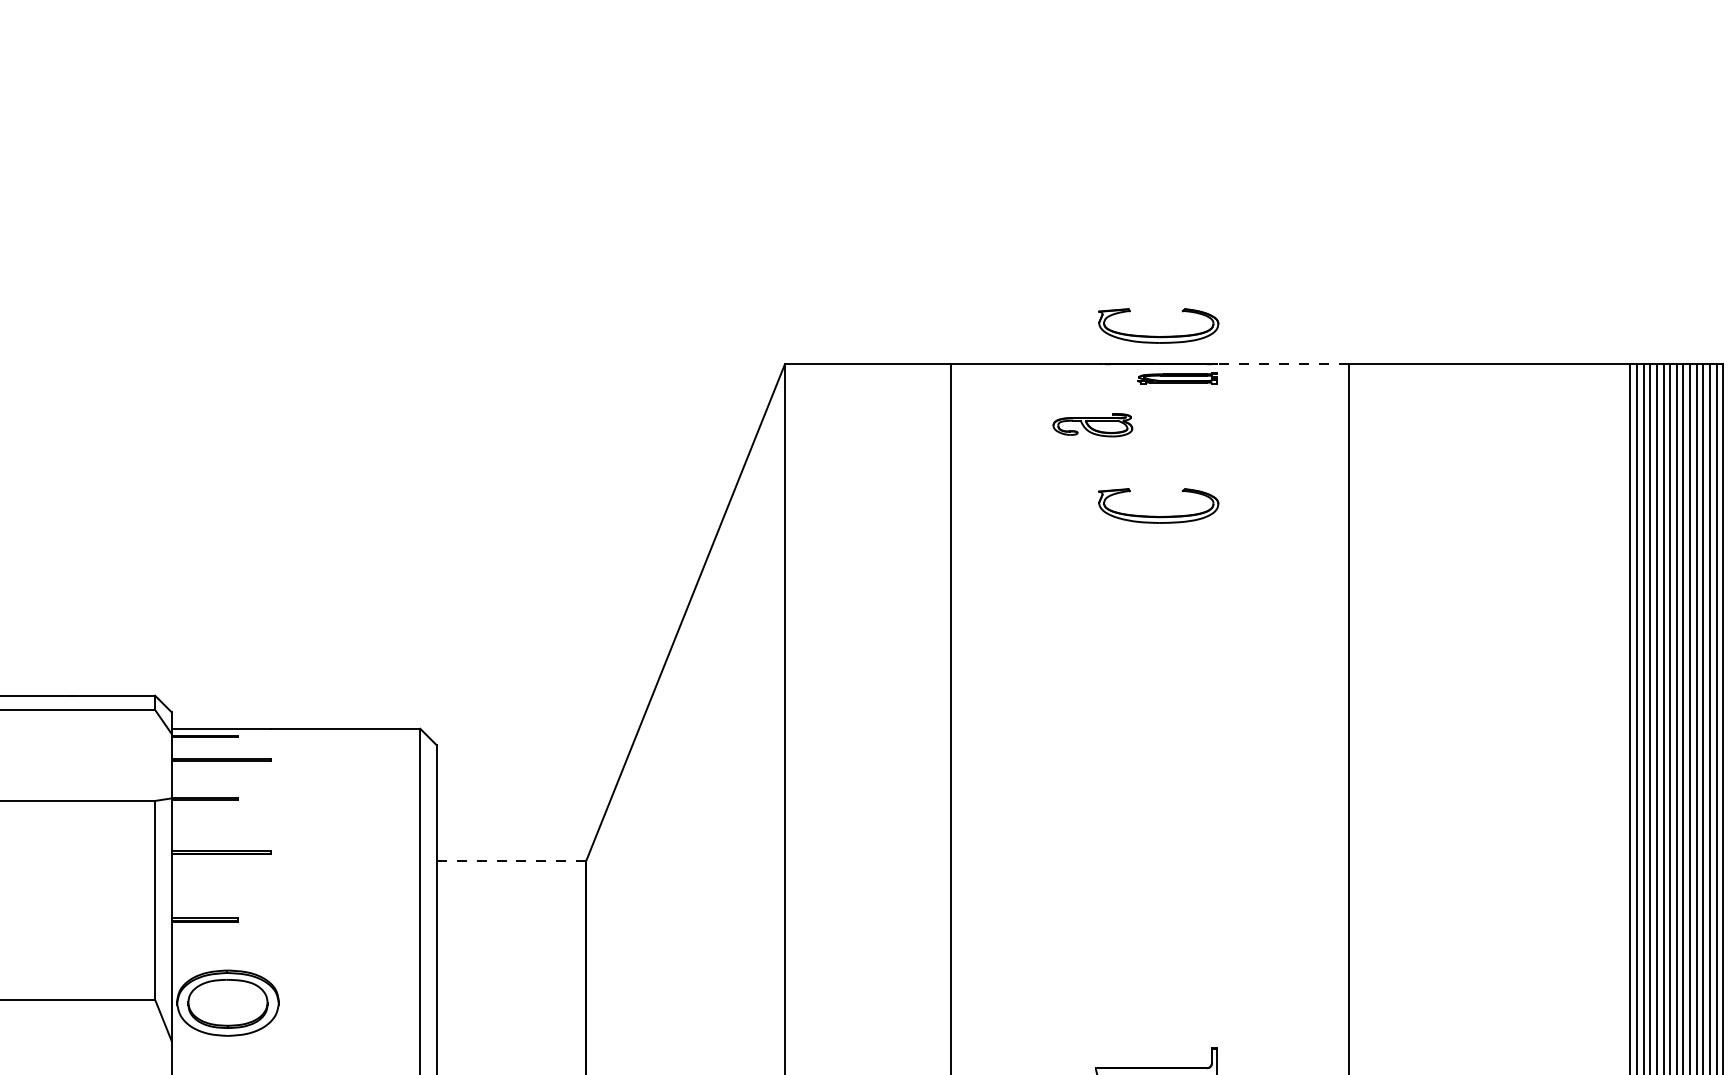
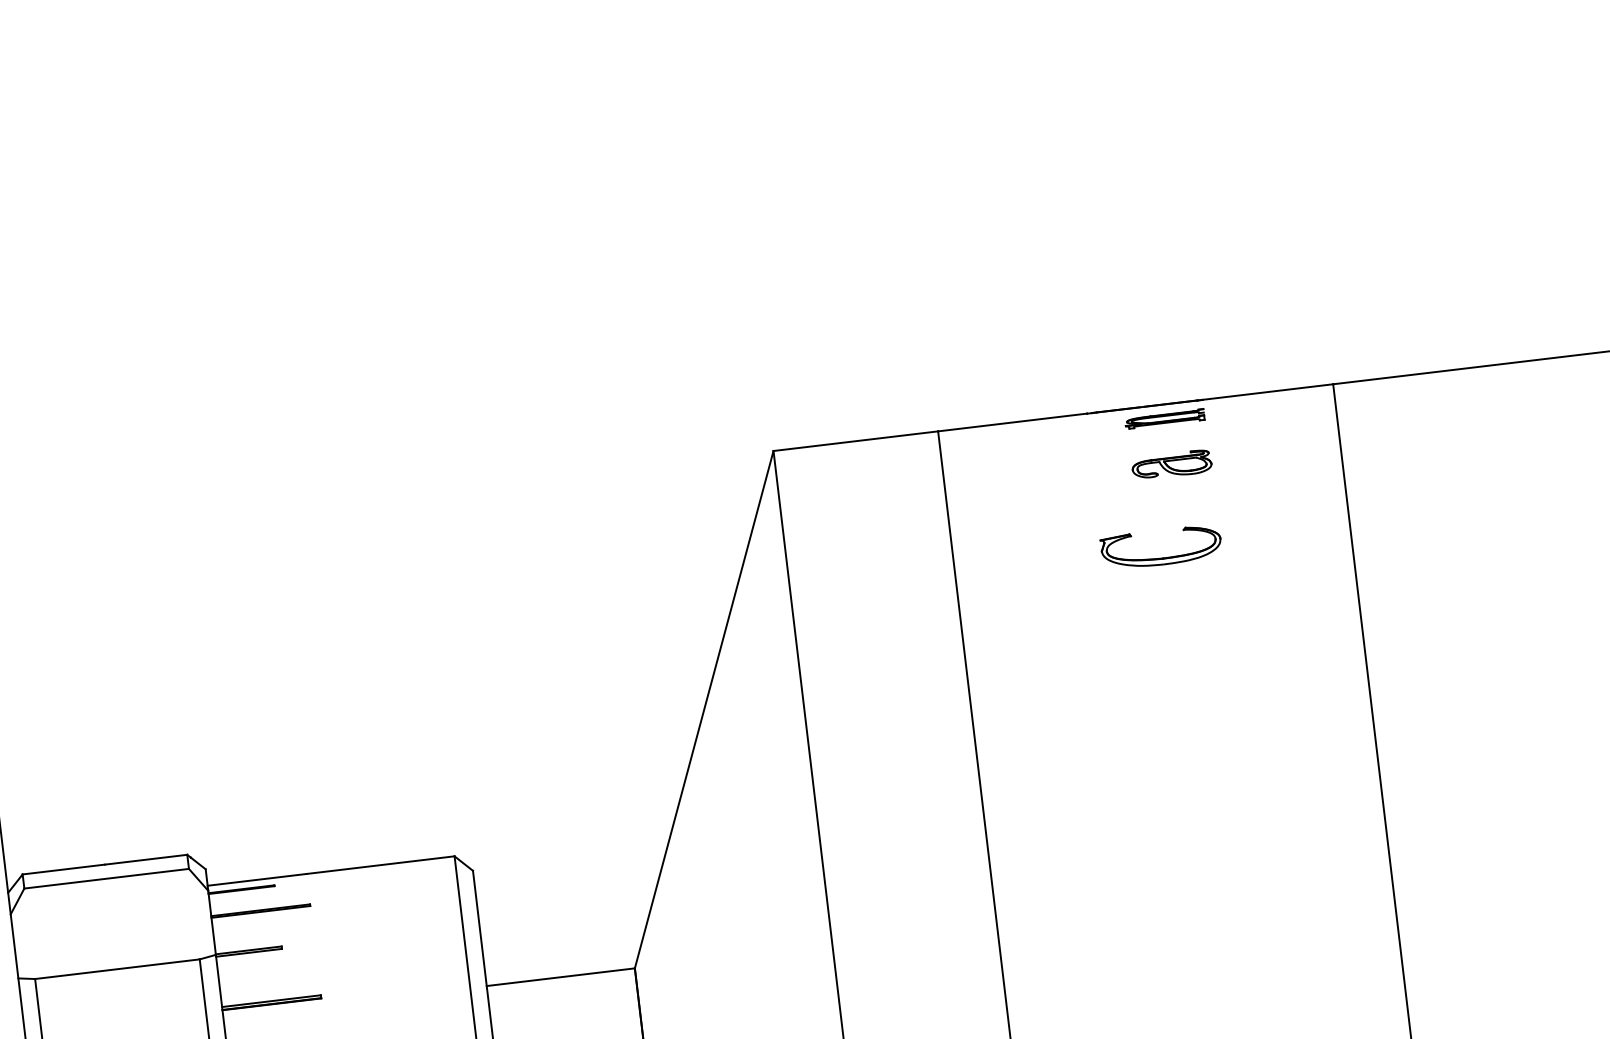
part: (1155, 335) -> (1138, 378), removed
line: (1282, 364) -> (1267, 392), dashed -> solid
part: (1092, 425) -> (1171, 465), moved
line: (511, 861) -> (560, 977), dashed -> solid

